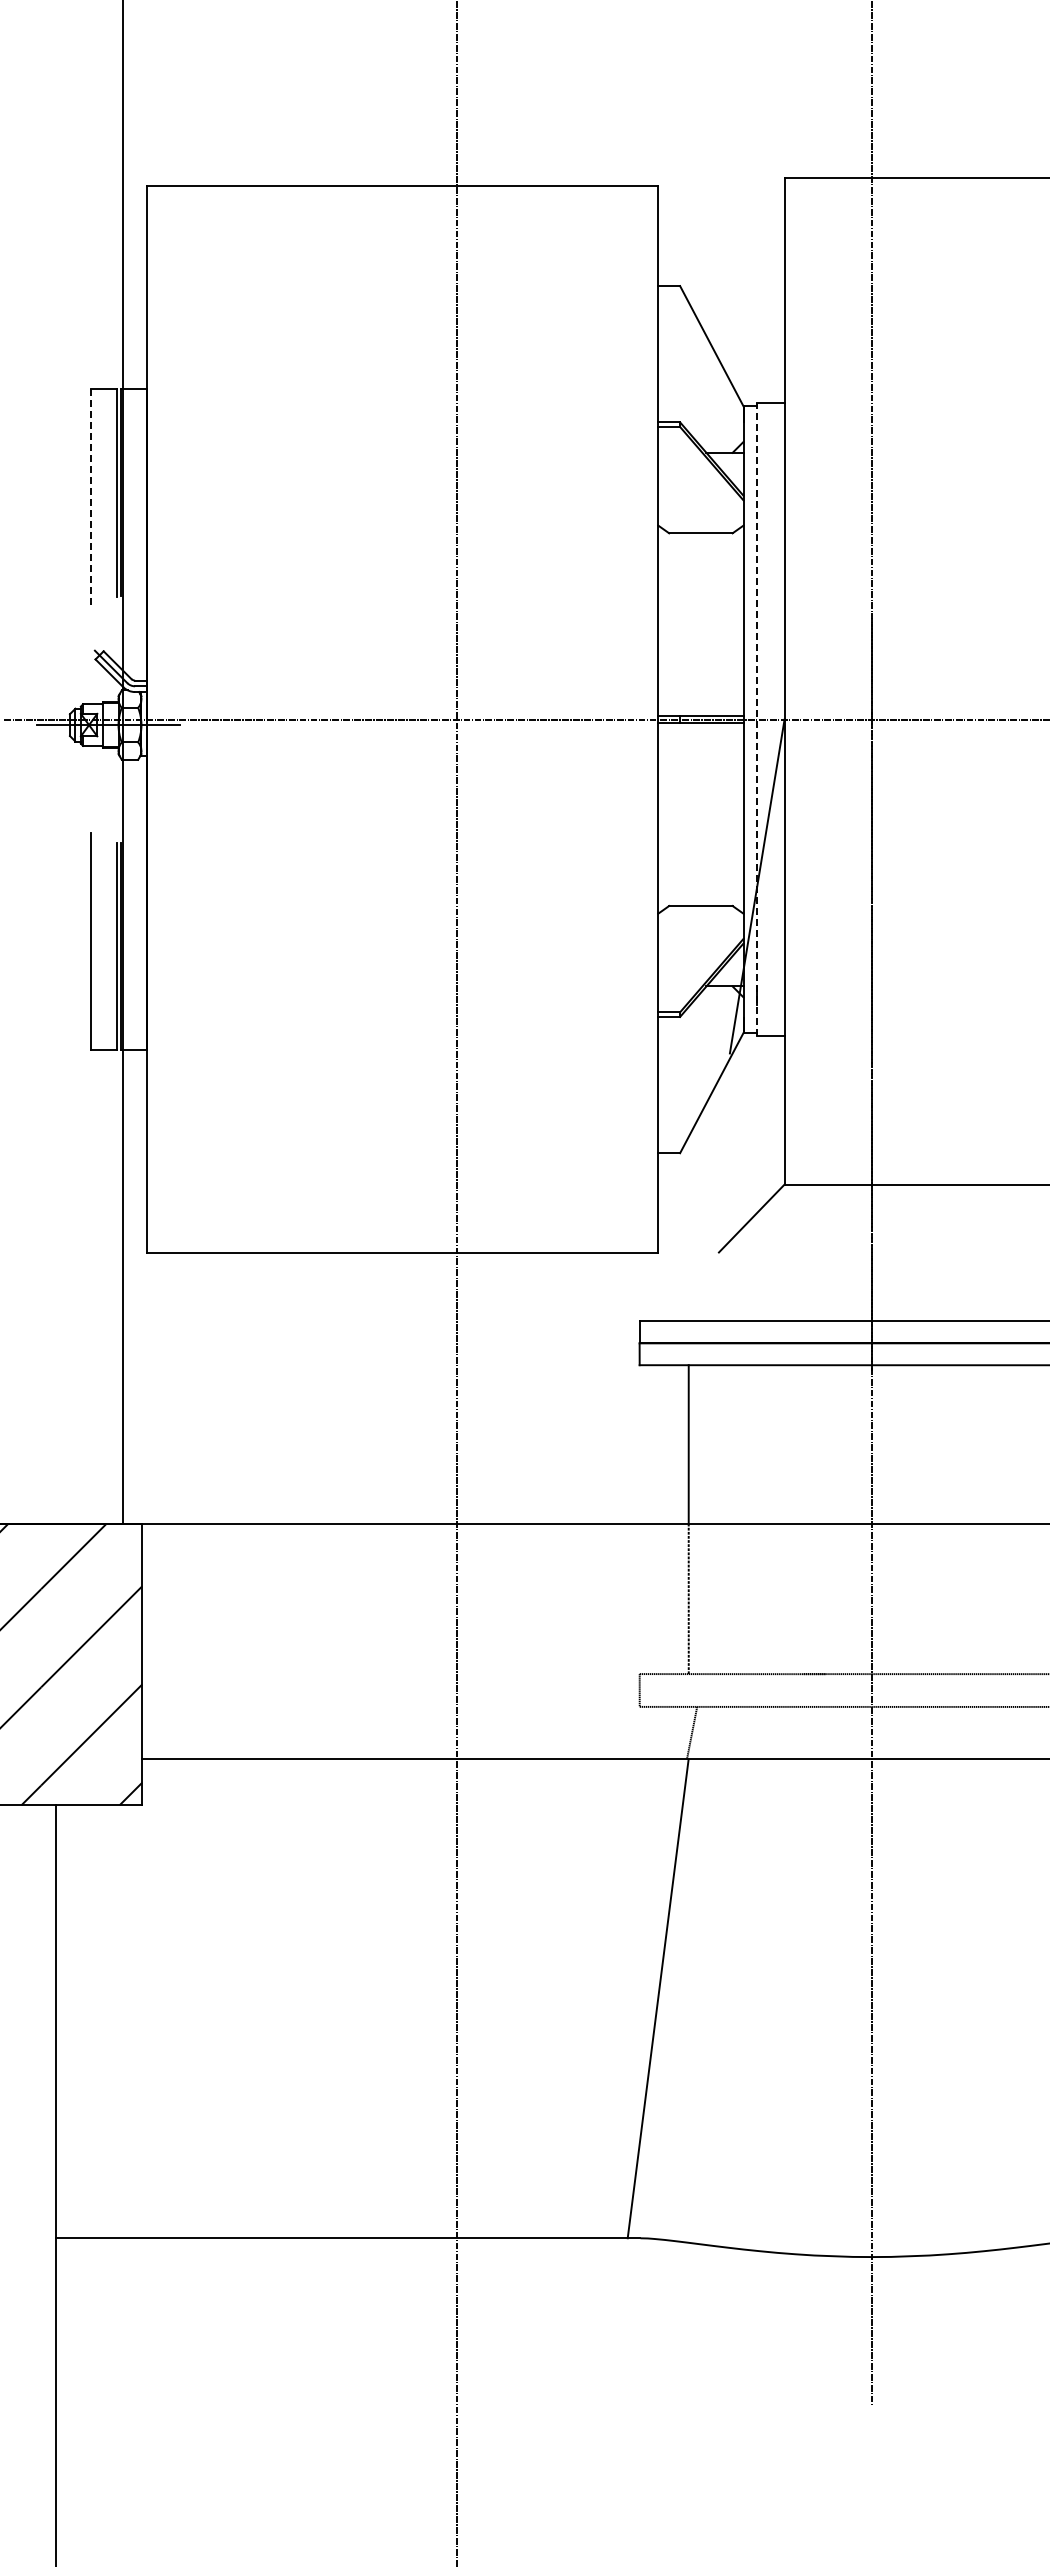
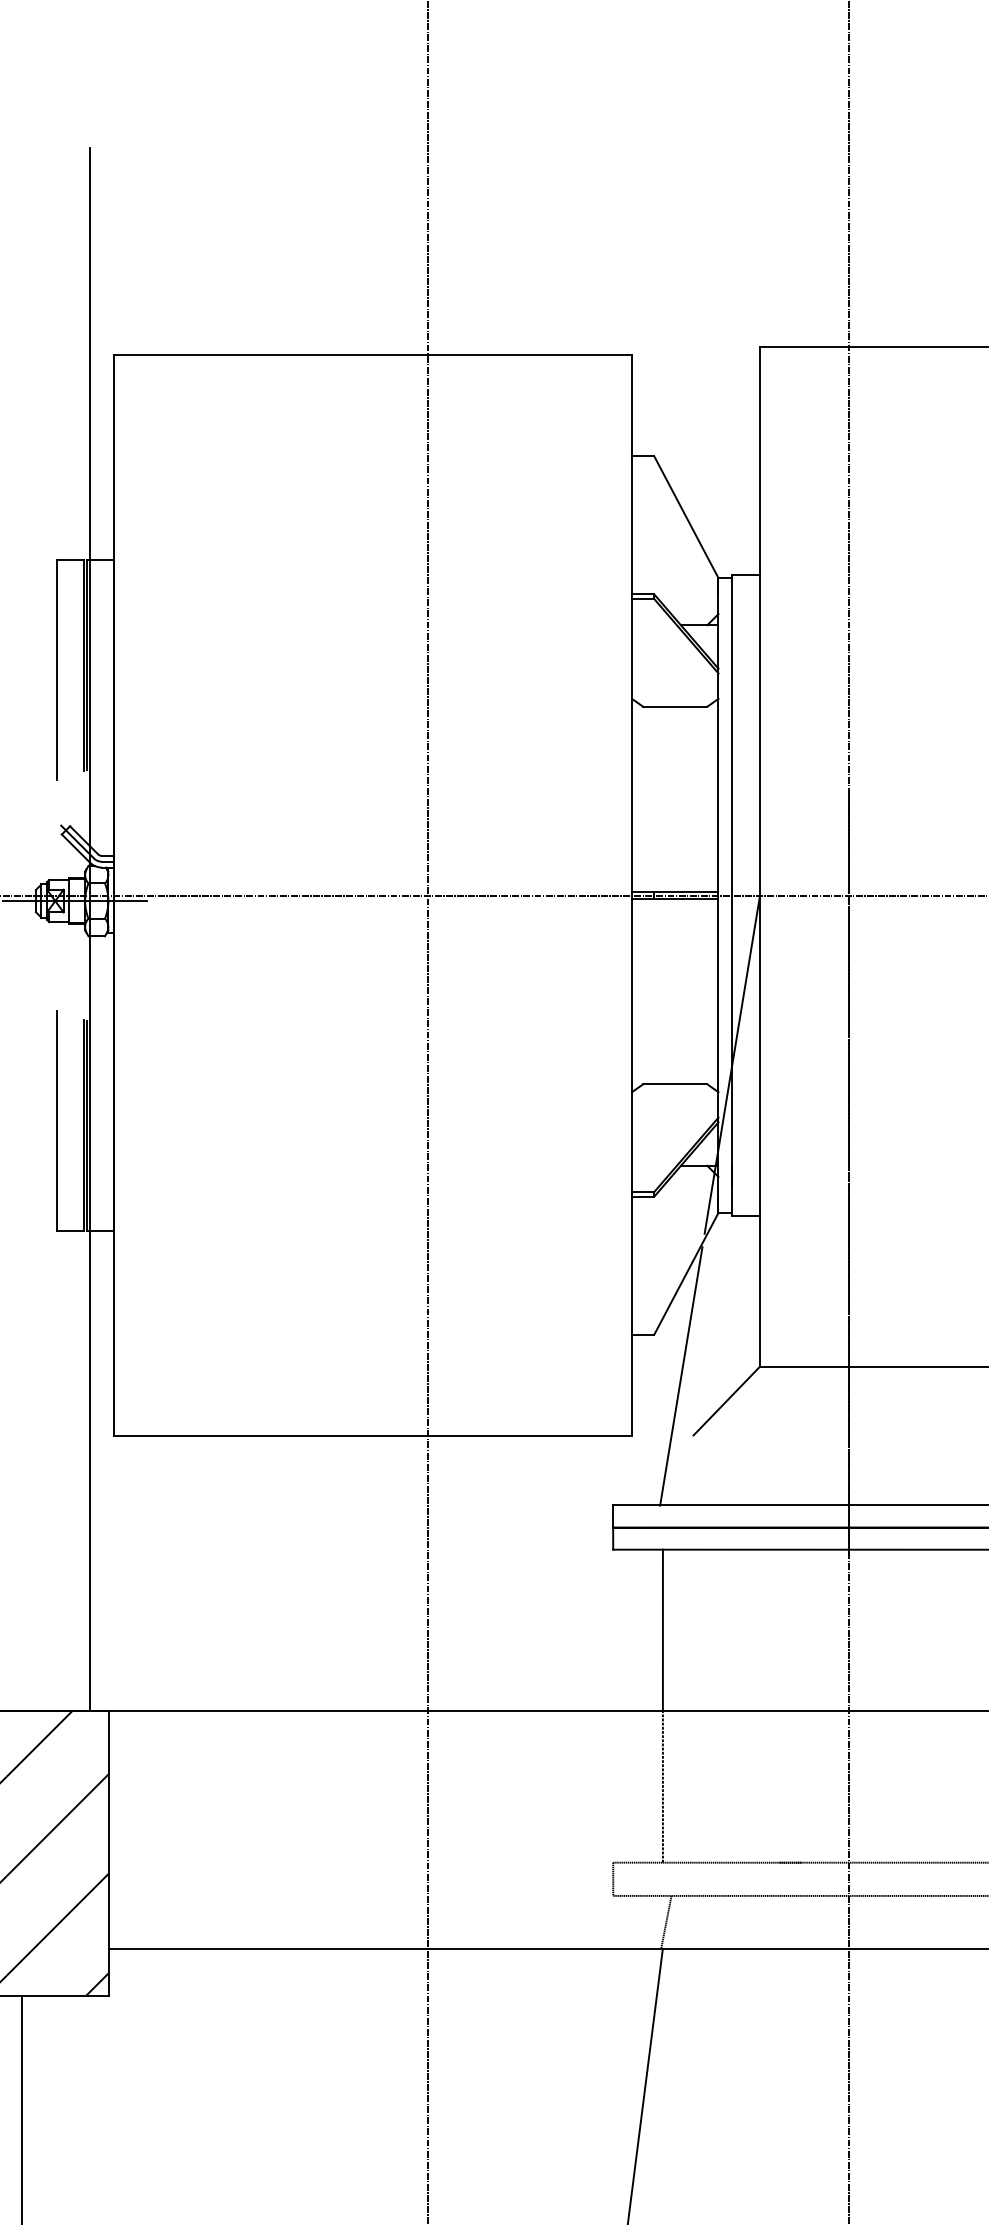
line: (91, 497) -> (57, 670), dashed -> solid
line: (756, 719) -> (731, 895), dashed -> solid
line: (706, 1193) -> (680, 1375), added

